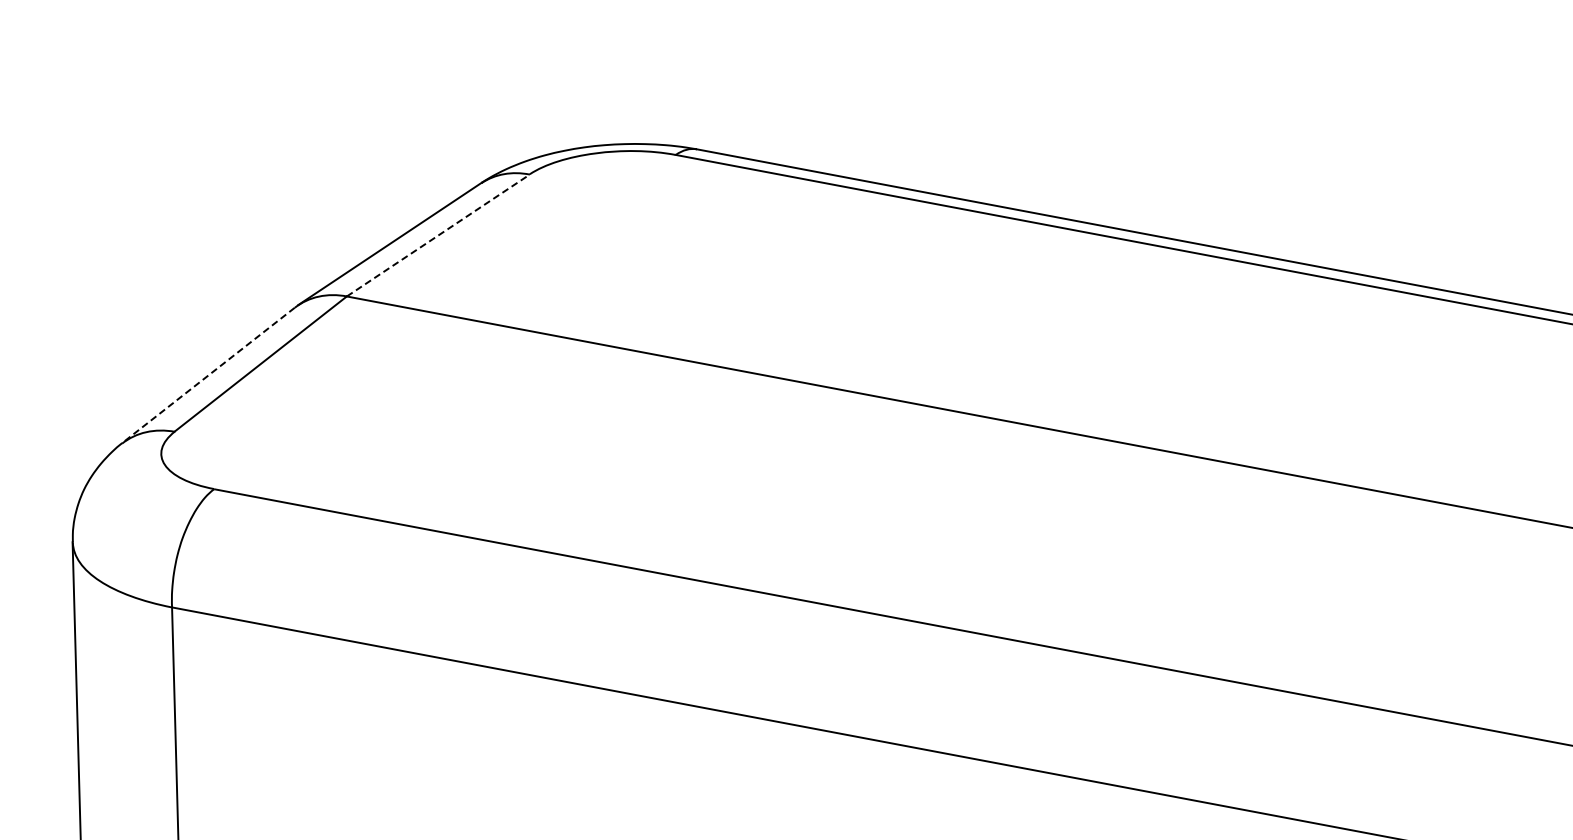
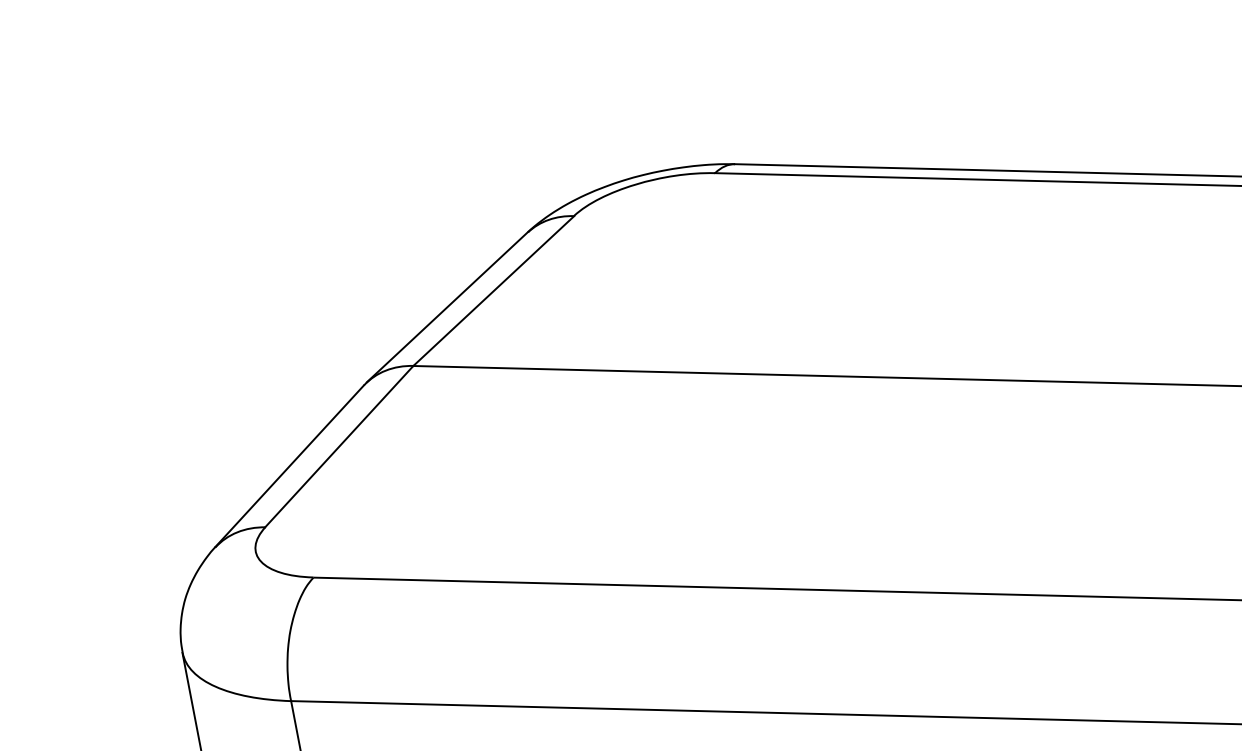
line: (438, 235) -> (493, 290), dashed -> solid
line: (208, 375) -> (289, 466), dashed -> solid

